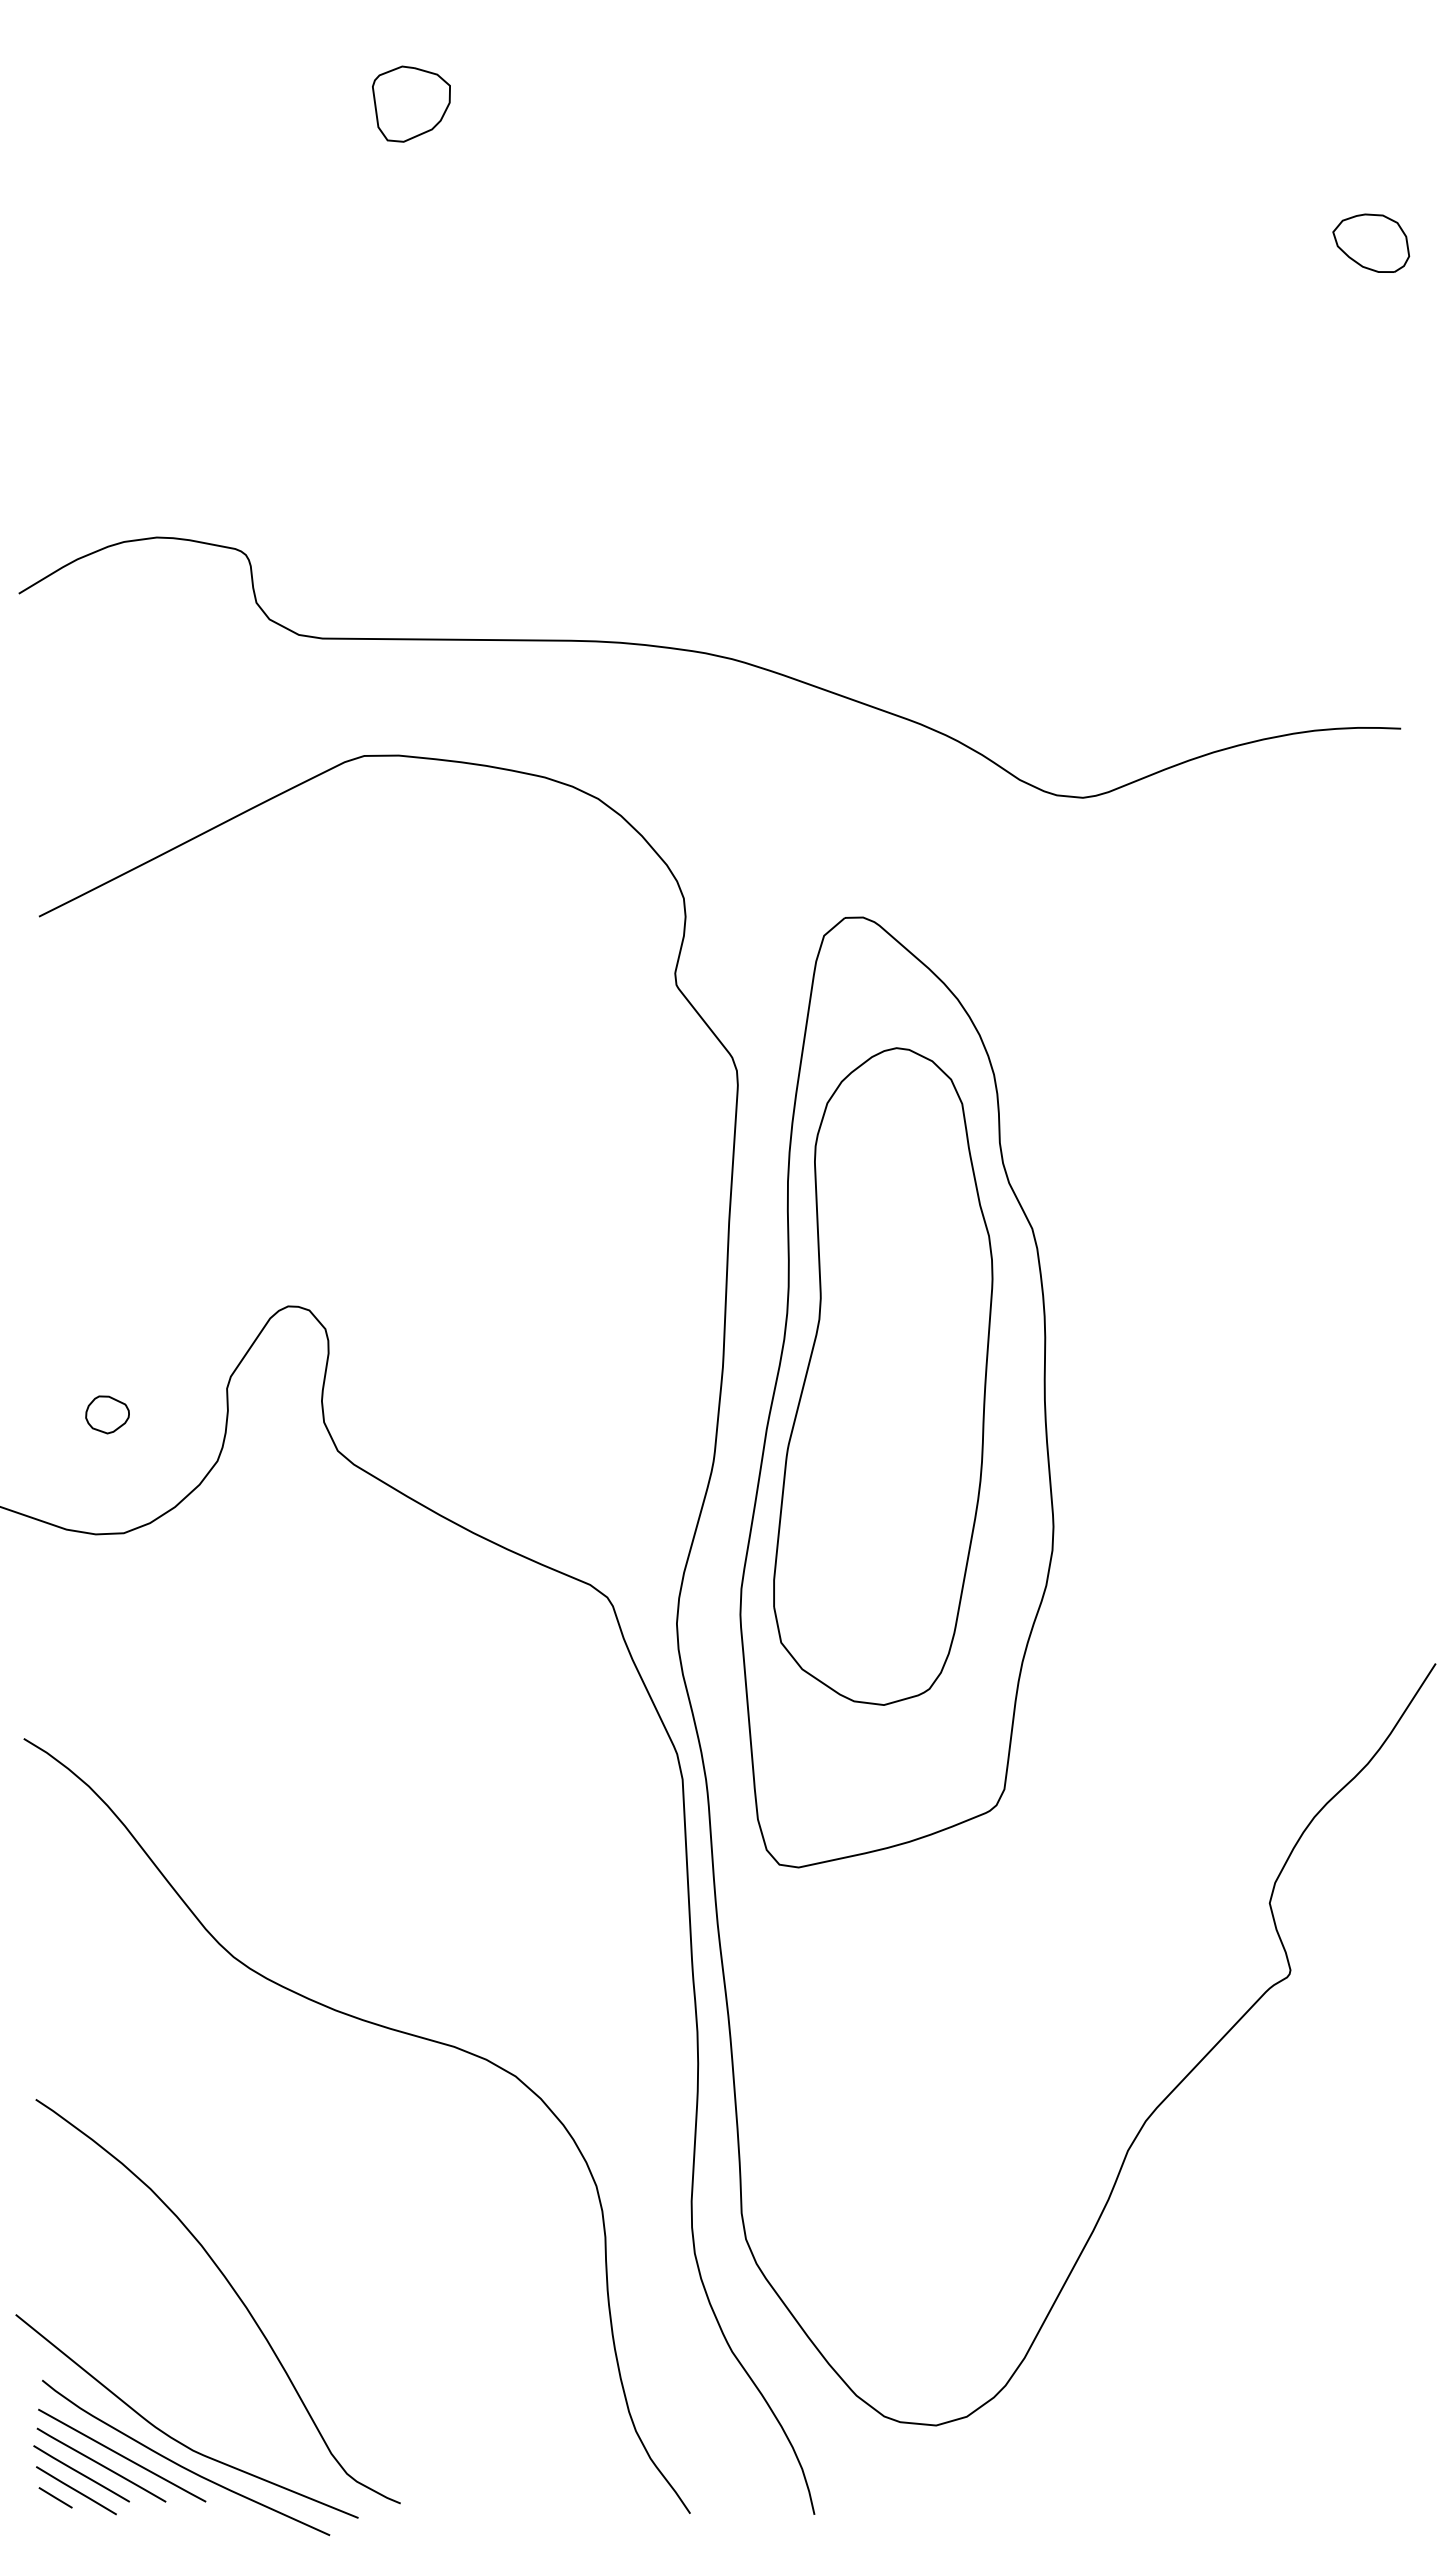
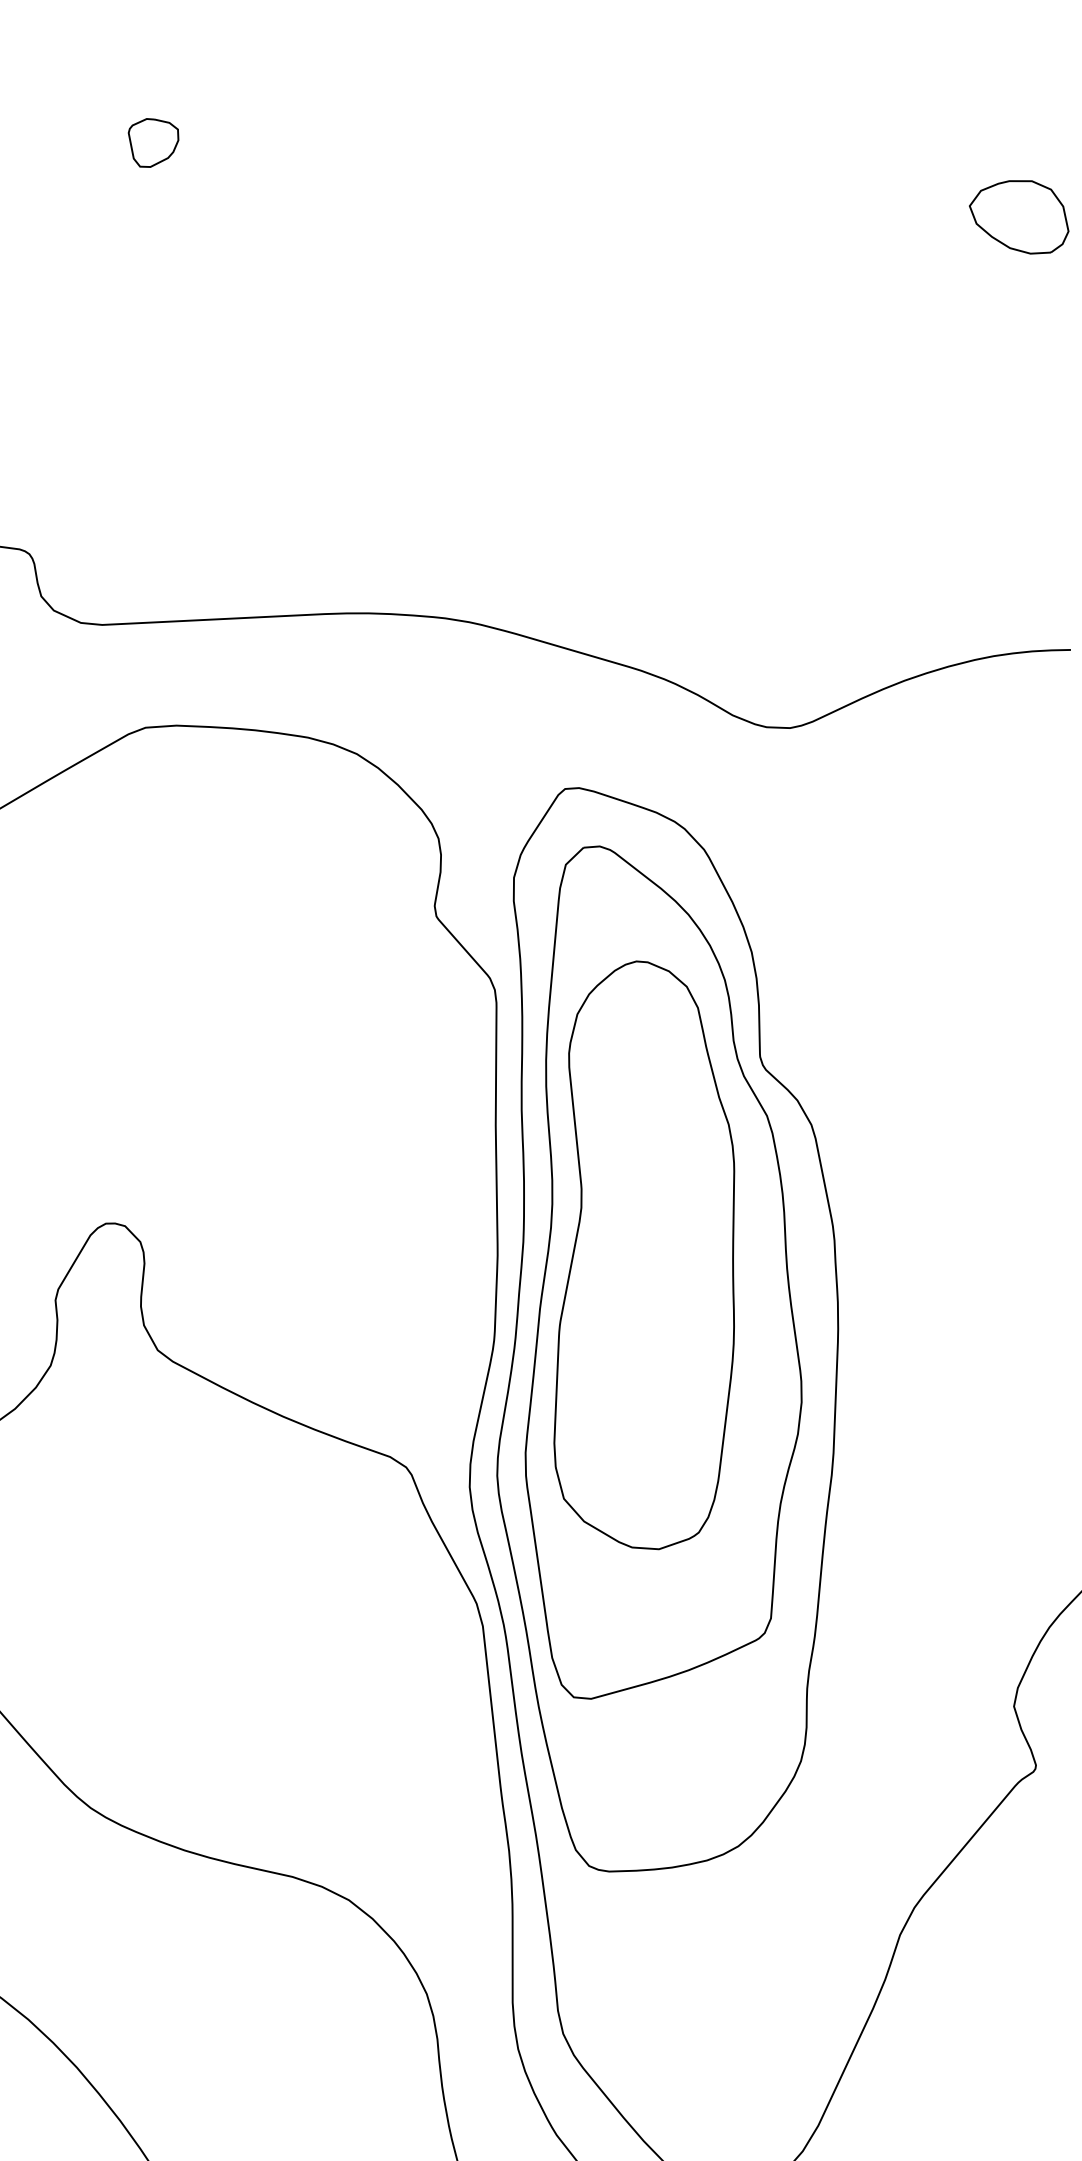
part: (410, 103) -> (153, 142), size x0.71
part: (1371, 243) -> (1019, 217), size x1.43
part: (903, 1456) -> (663, 1326), added

